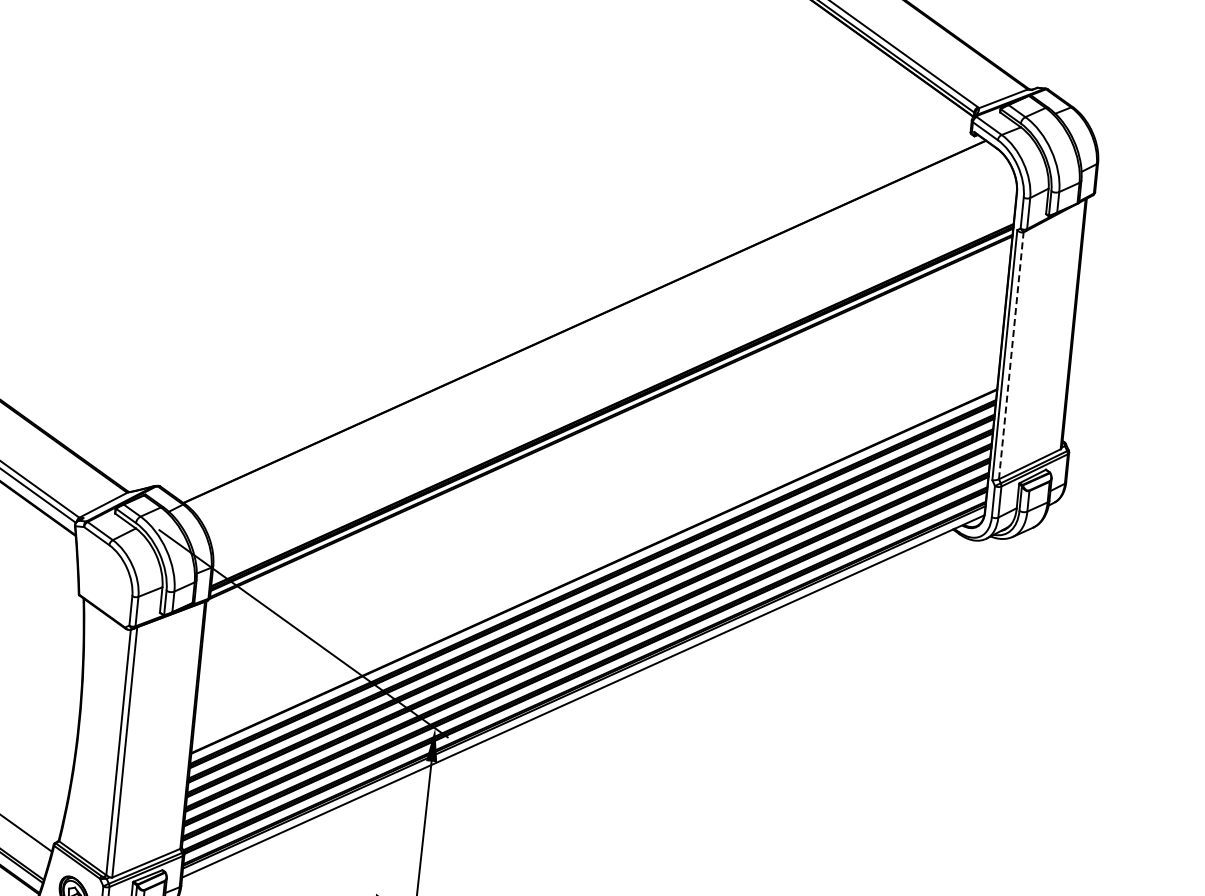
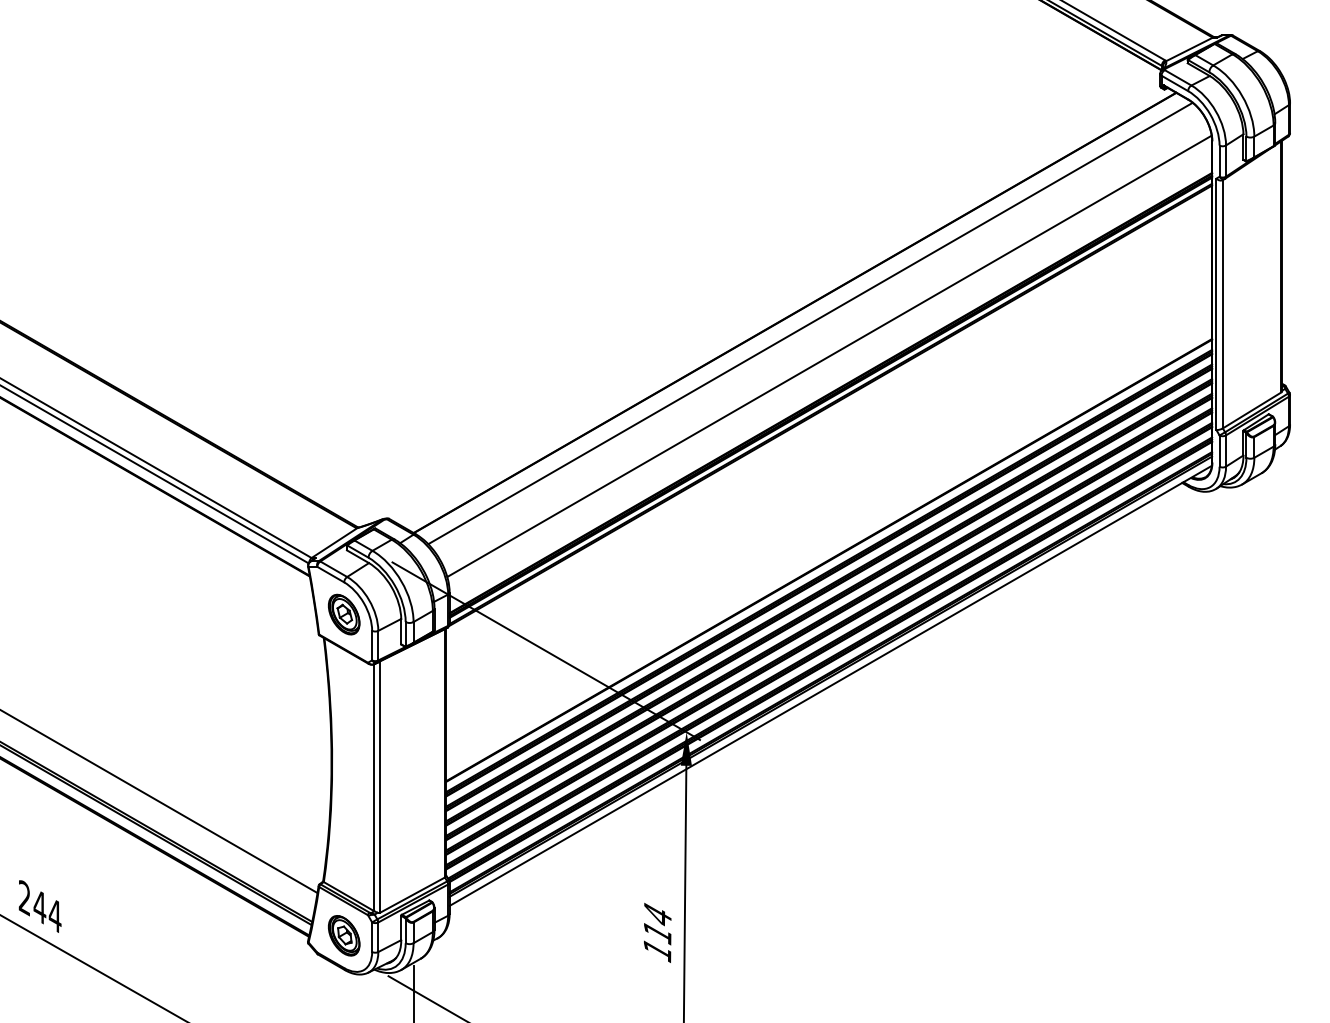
line: (599, 333) -> (810, 323), added
line: (1010, 354) -> (1222, 303), dashed -> solid
line: (614, 368) -> (829, 356), added
part: (106, 577) -> (344, 614), added

